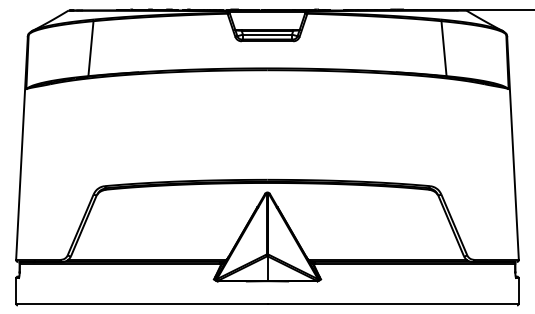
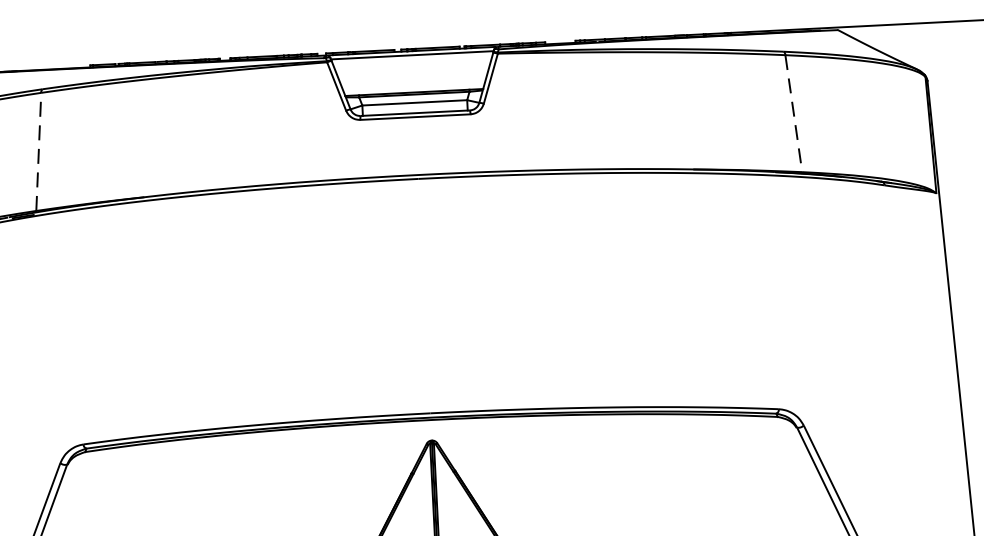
line: (90, 48) -> (37, 151), solid -> dashed
line: (444, 48) -> (794, 113), solid -> dashed

